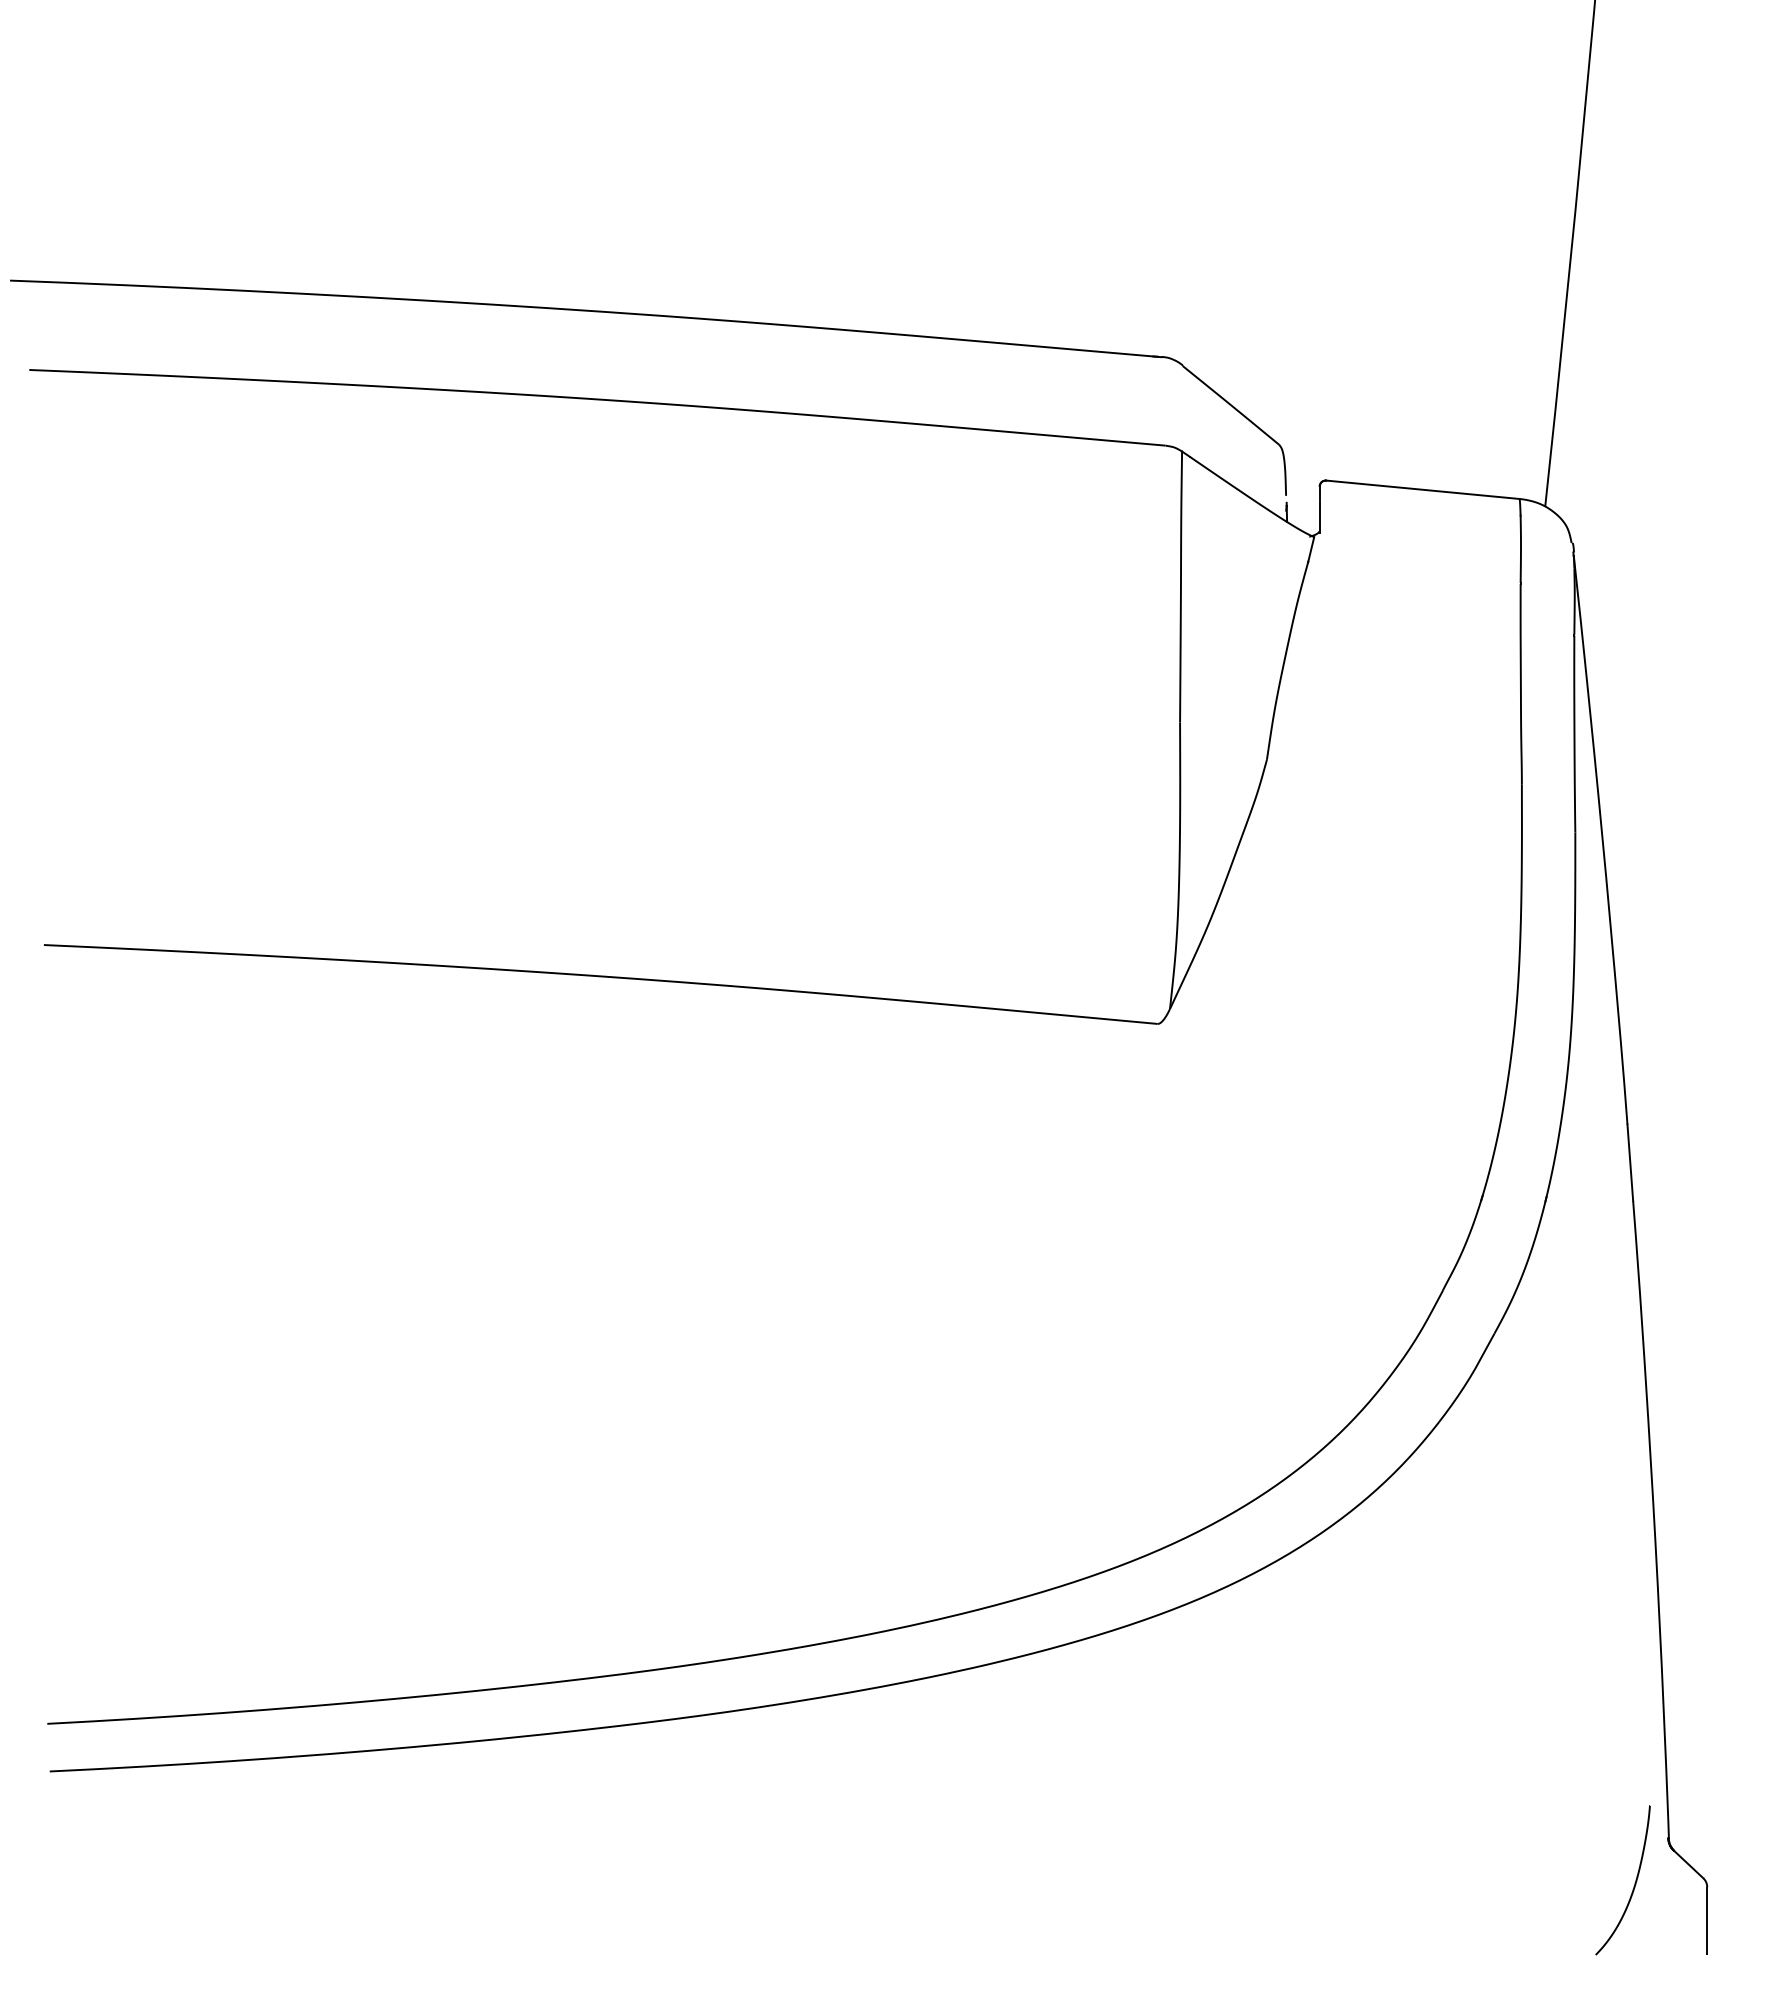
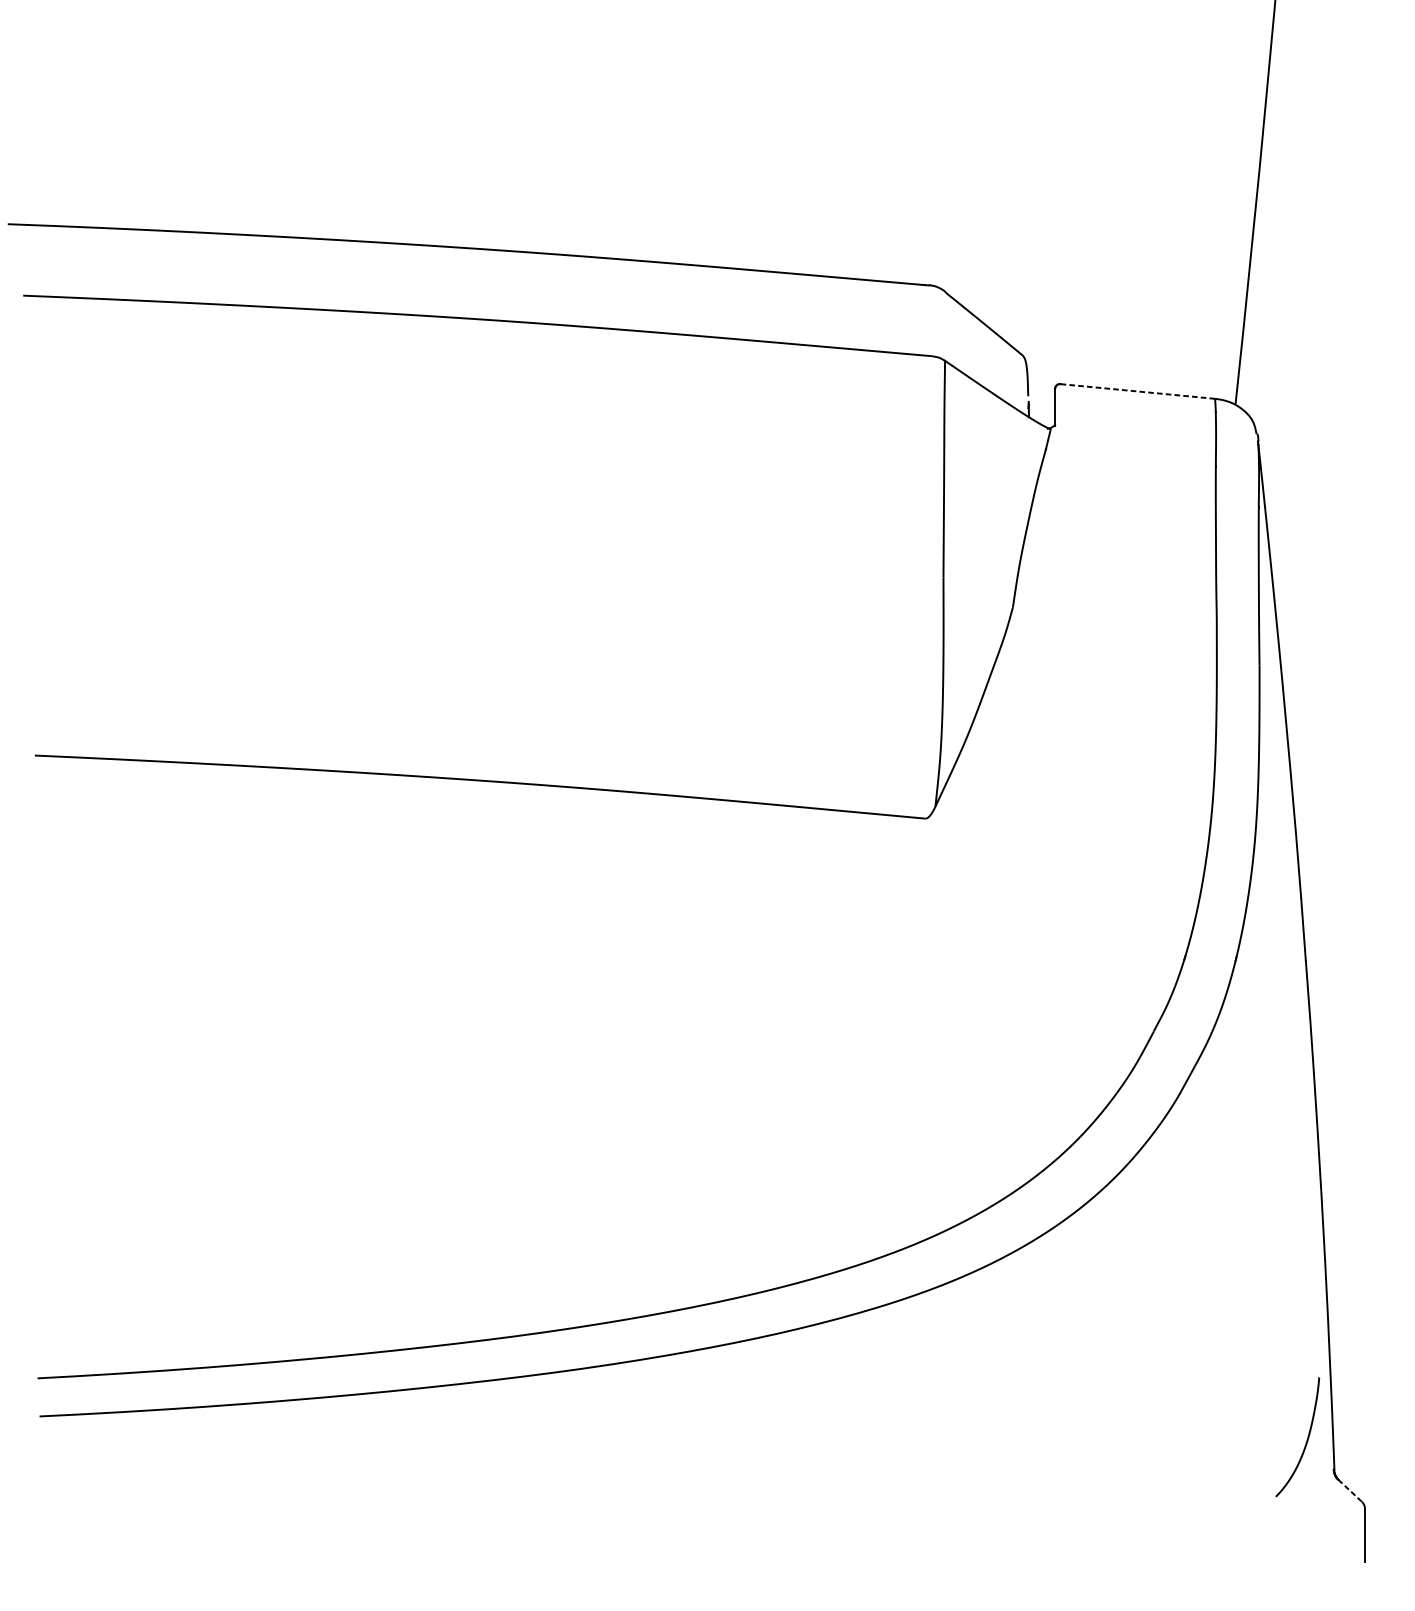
line: (1422, 489) -> (1137, 391), solid -> dashed
line: (1689, 1864) -> (1350, 1490), solid -> dashed
curve: (1634, 1883) -> (1306, 1439), moved

